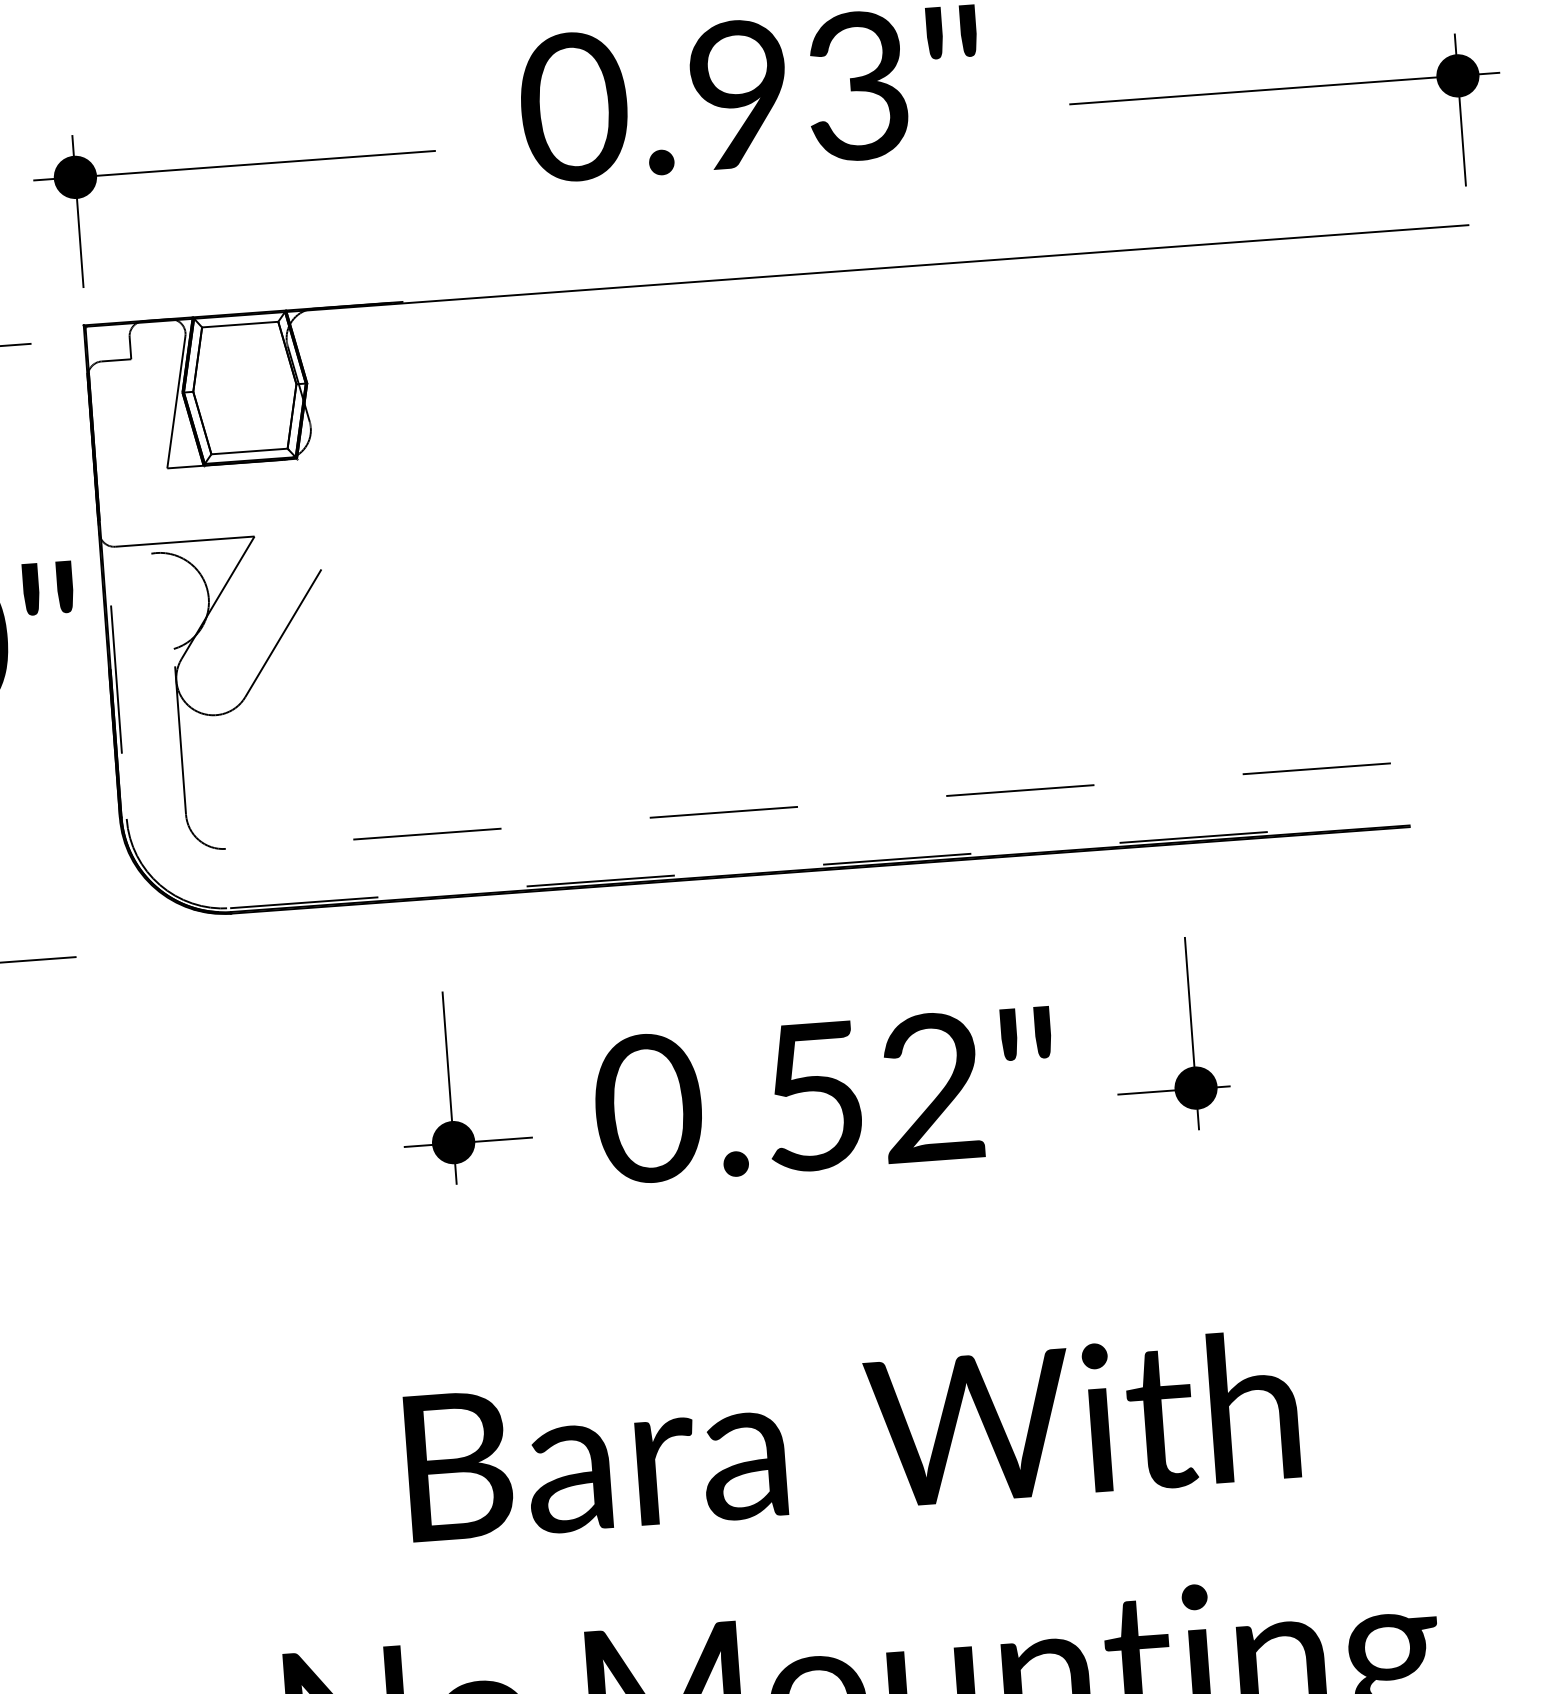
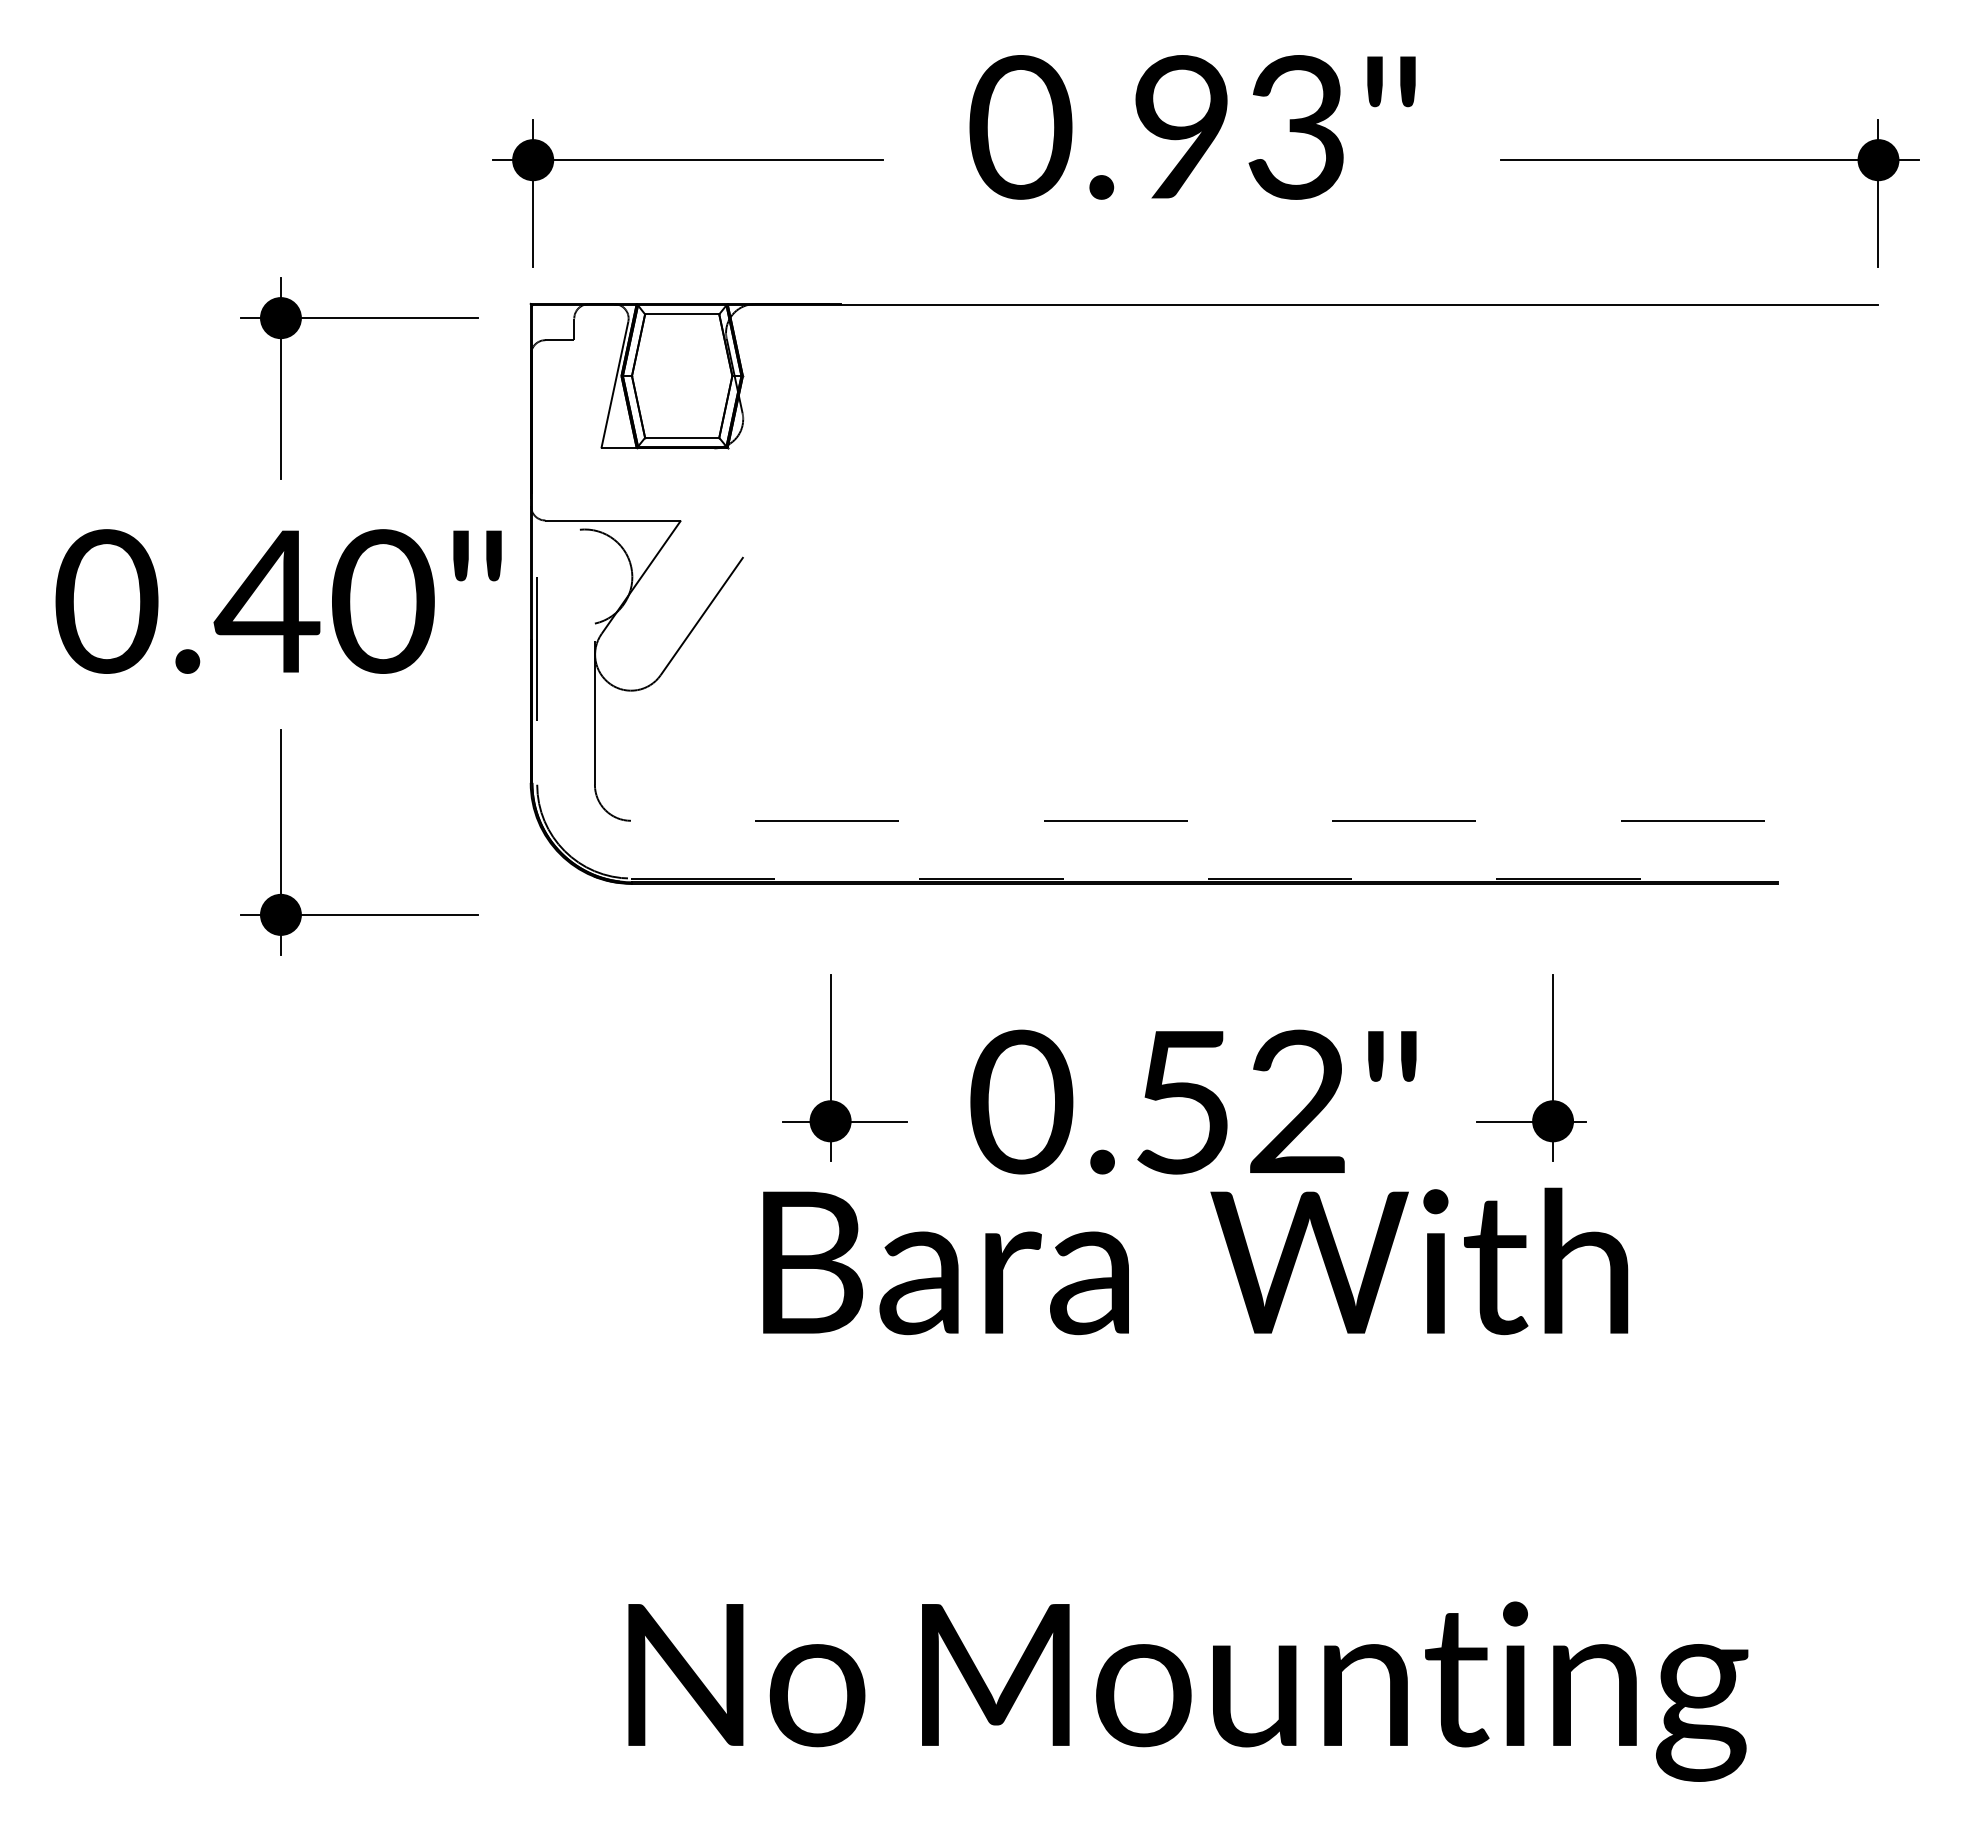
text: (852, 1435) -> (1195, 1261), moved

